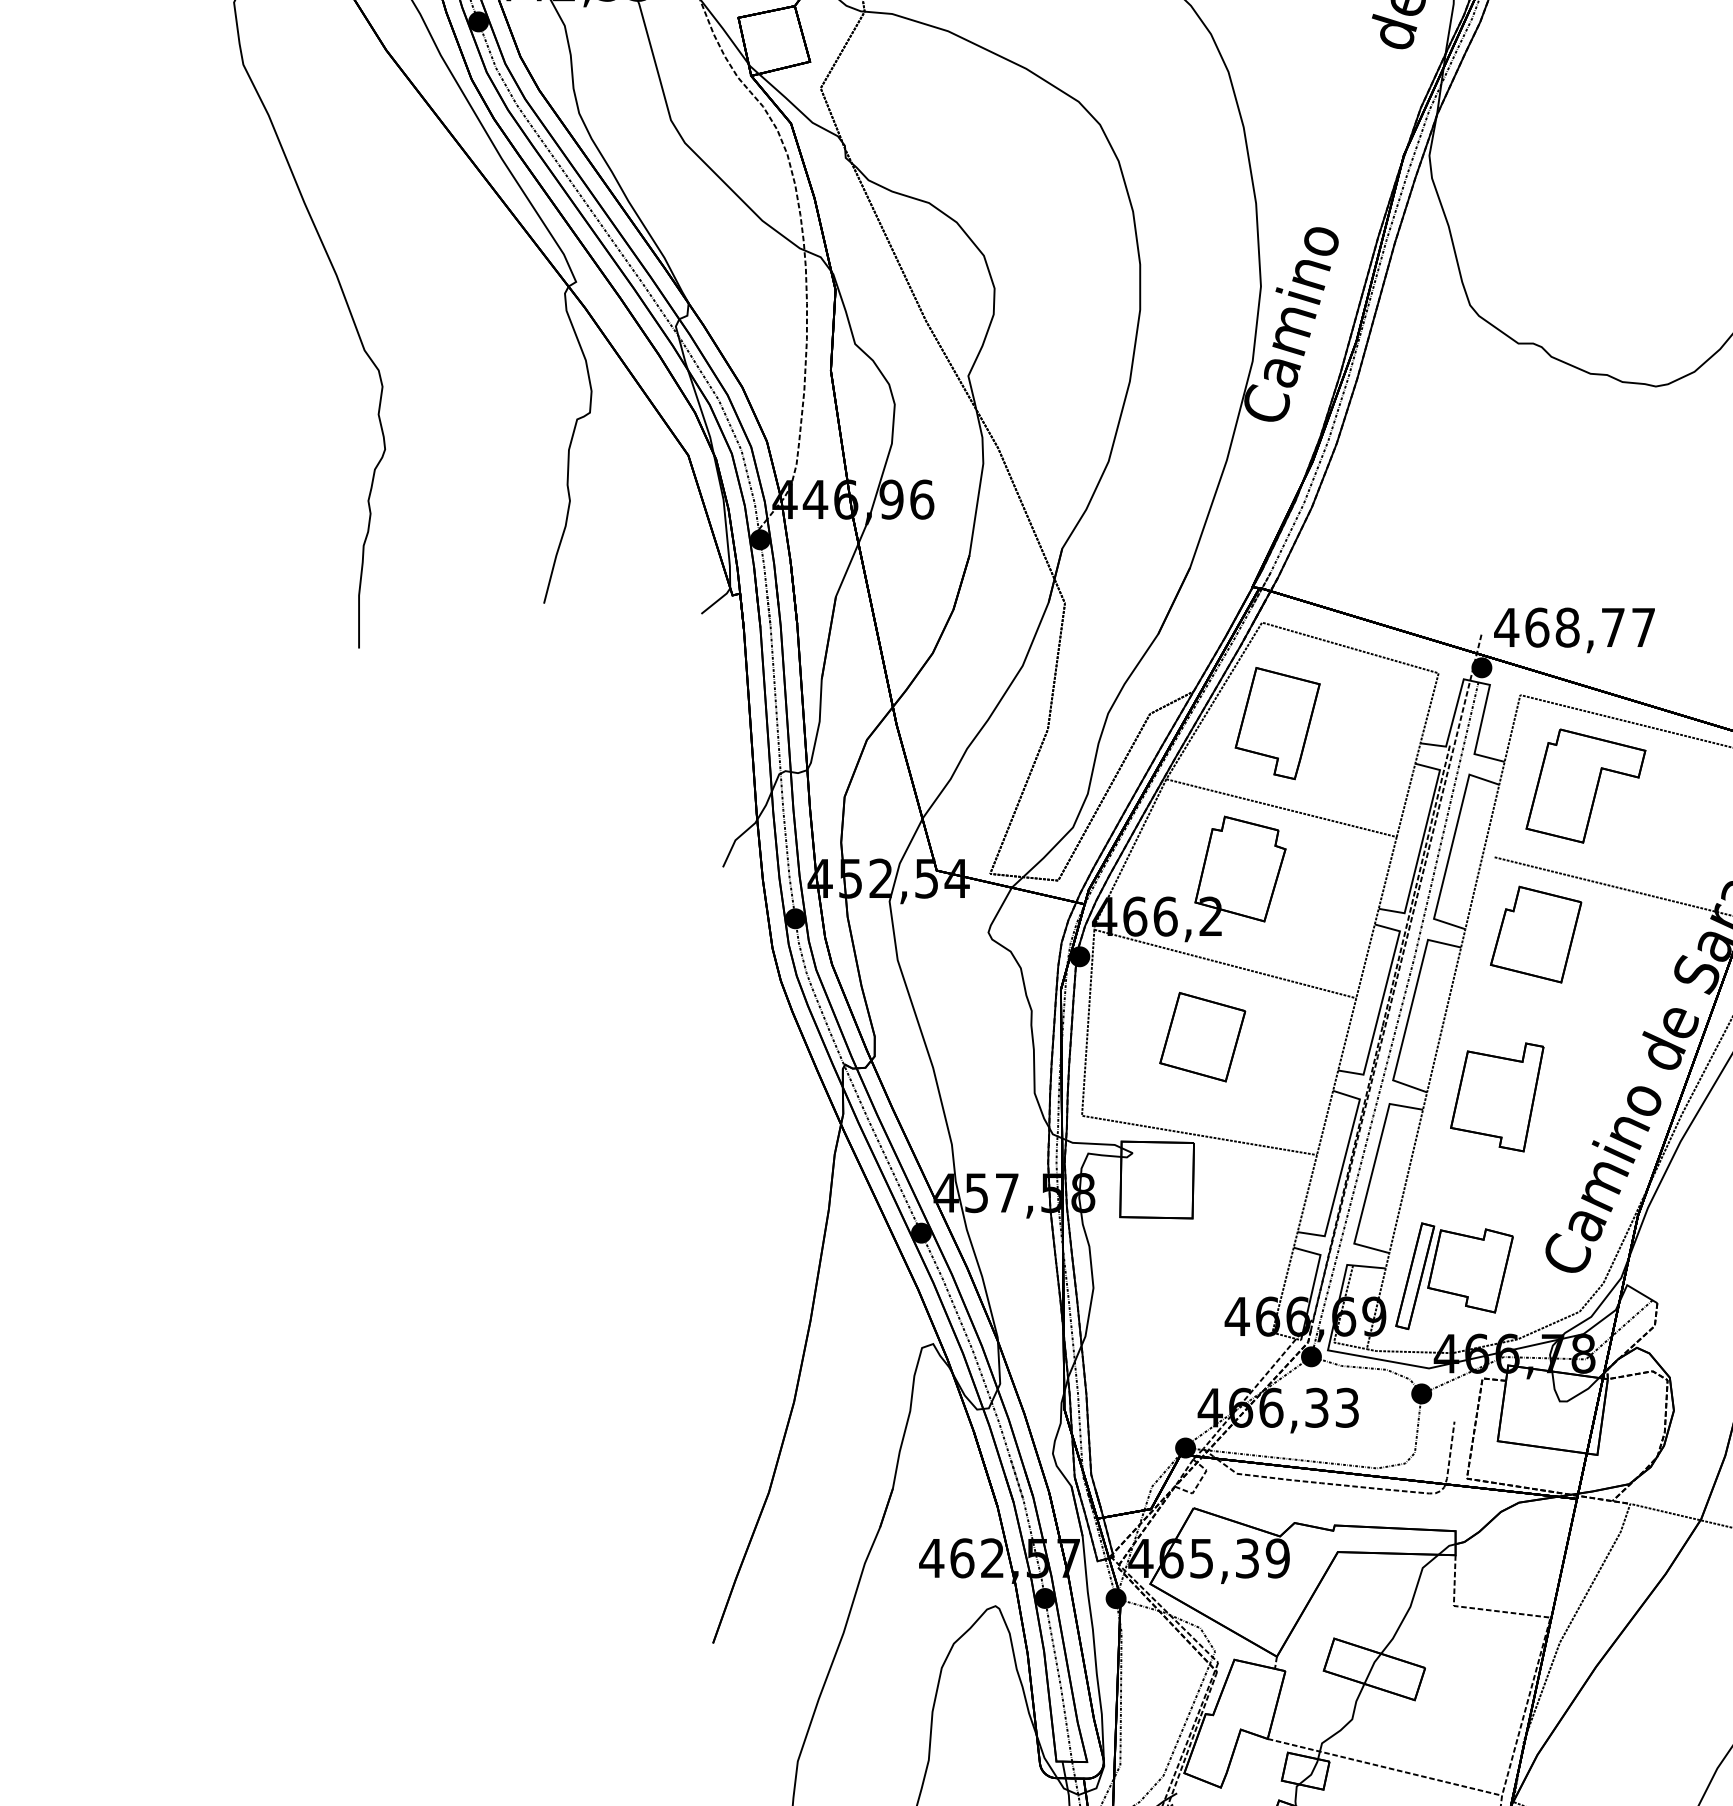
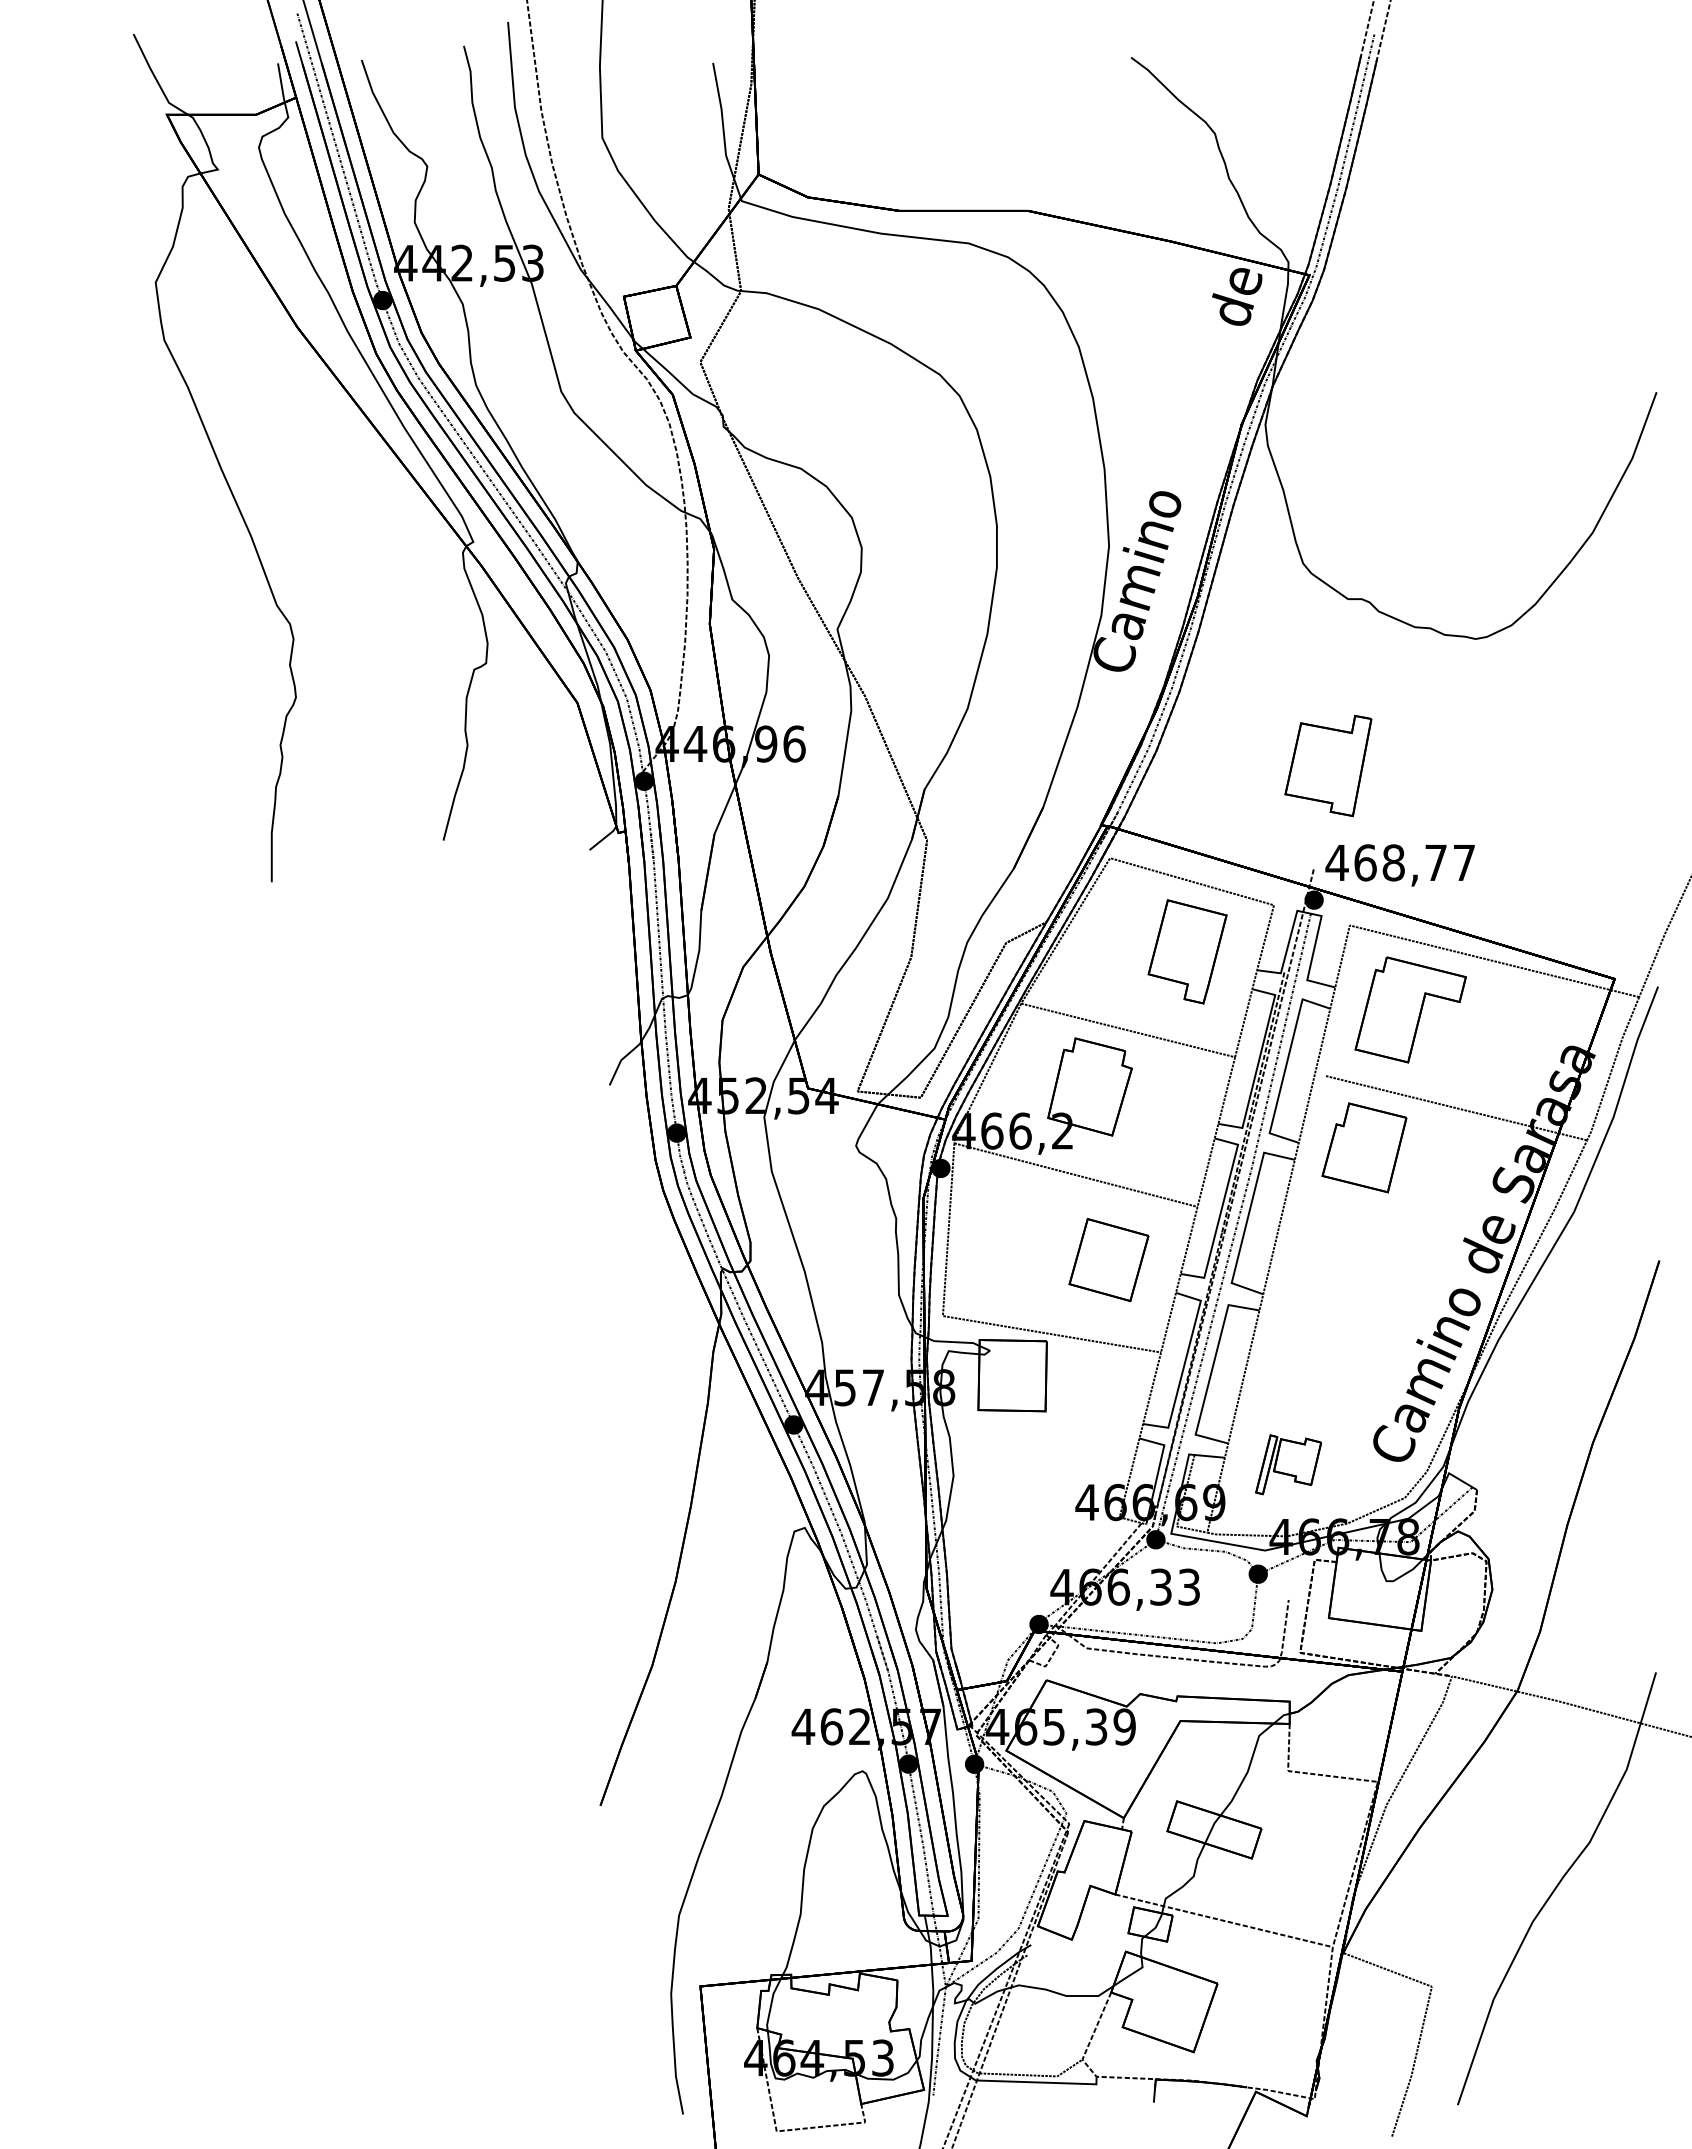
part: (1277, 723) -> (1187, 951), moved
part: (1202, 1037) -> (1108, 1260), moved
part: (1497, 1096) -> (1328, 765), moved
part: (1454, 1275) -> (1288, 1464), size x0.6

